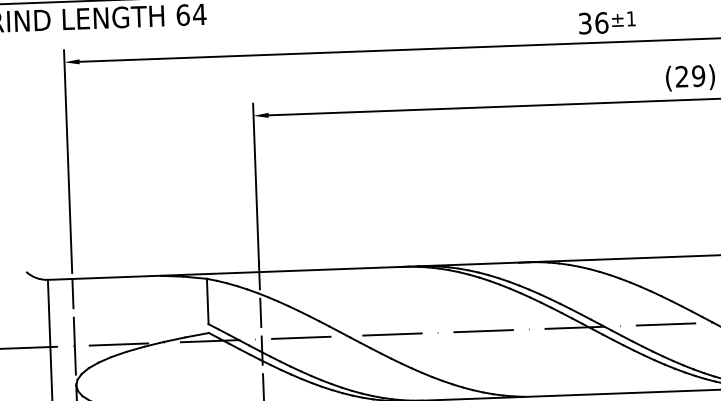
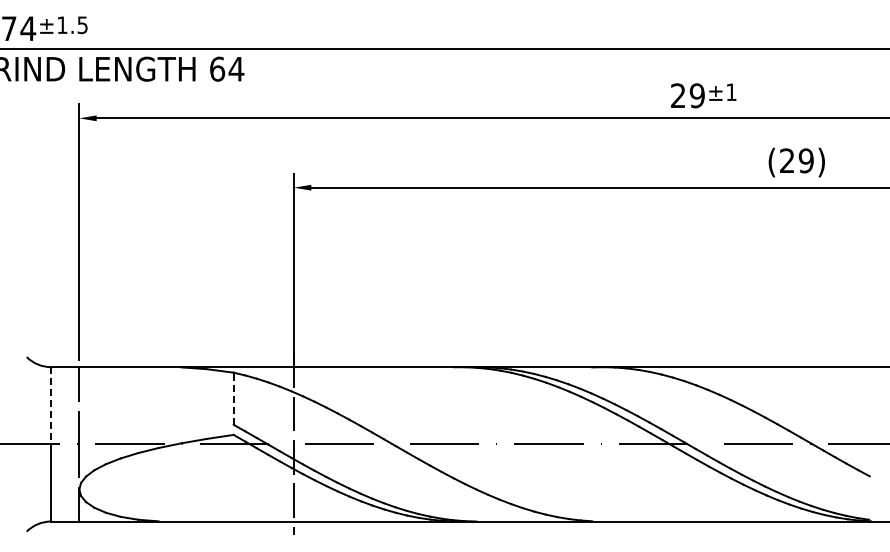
text: (593, 23) -> (687, 95), 36 -> 29
line: (207, 301) -> (233, 398), solid -> dashed
line: (49, 313) -> (51, 405), solid -> dashed

